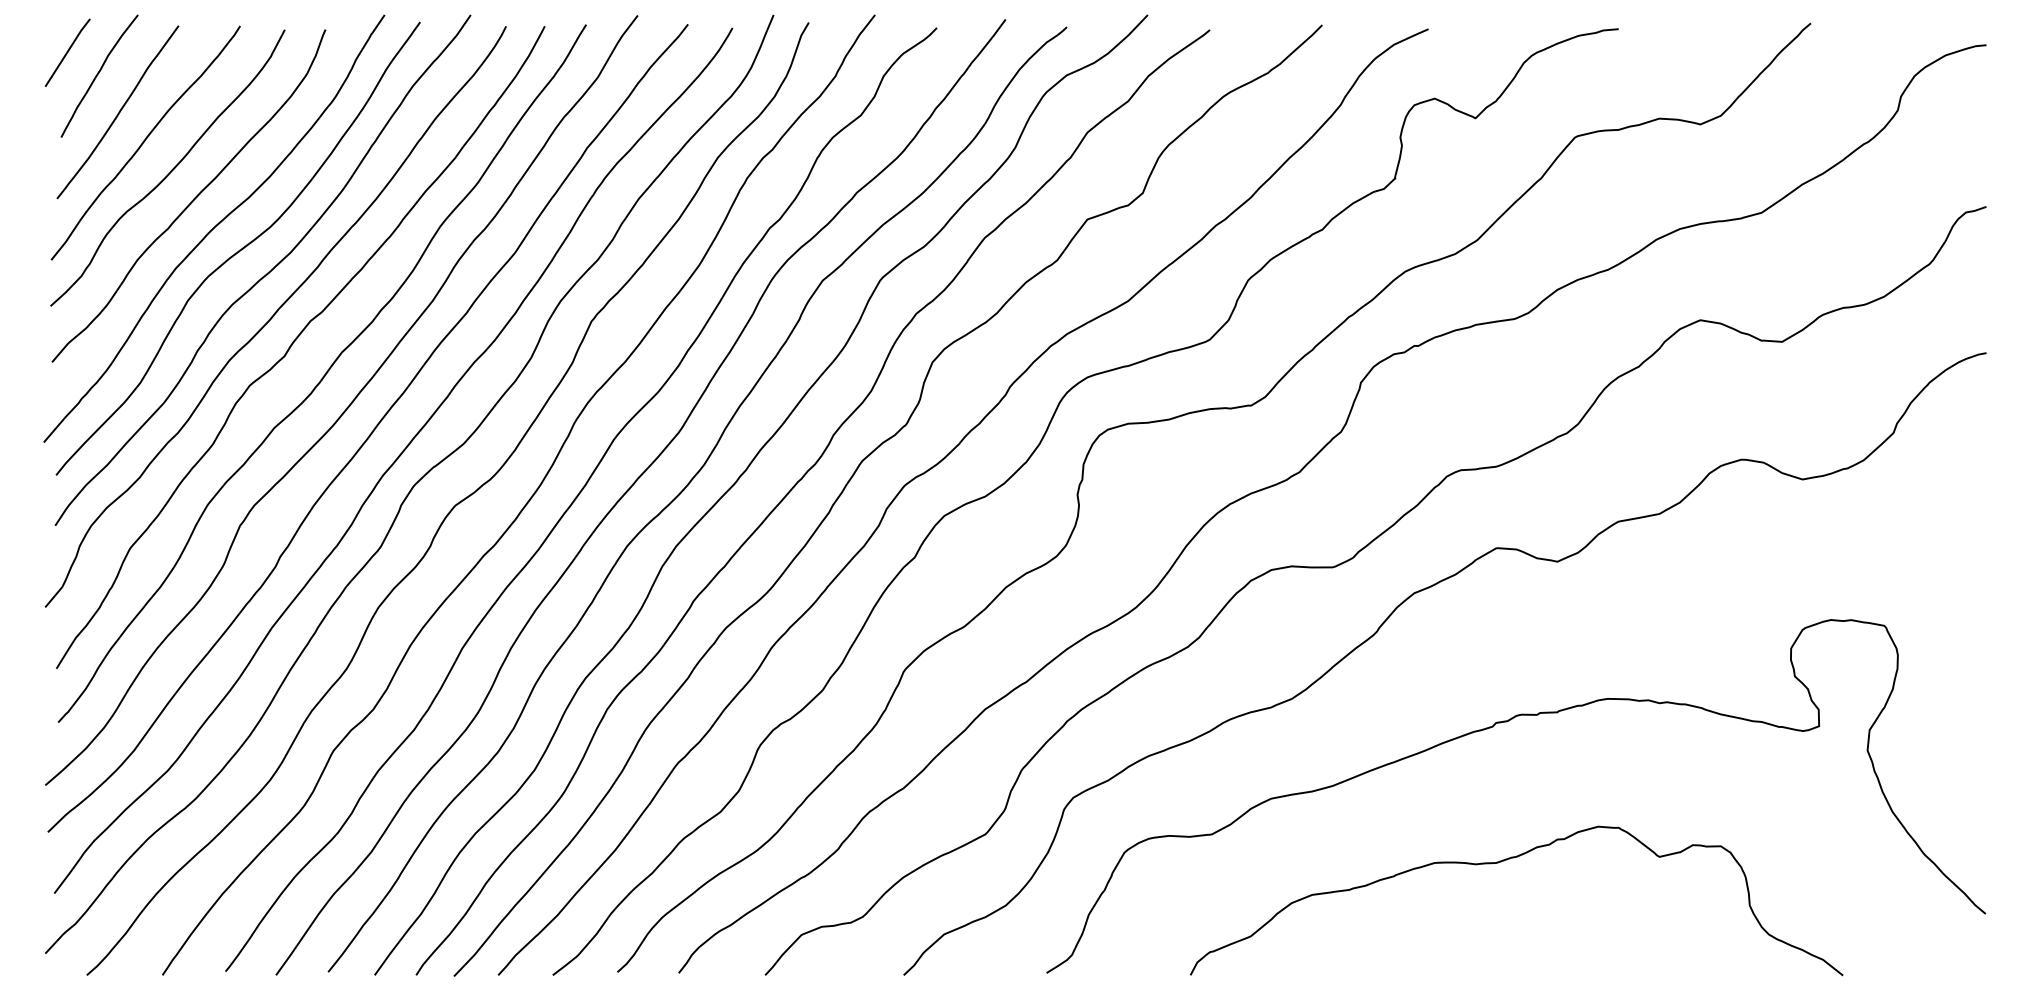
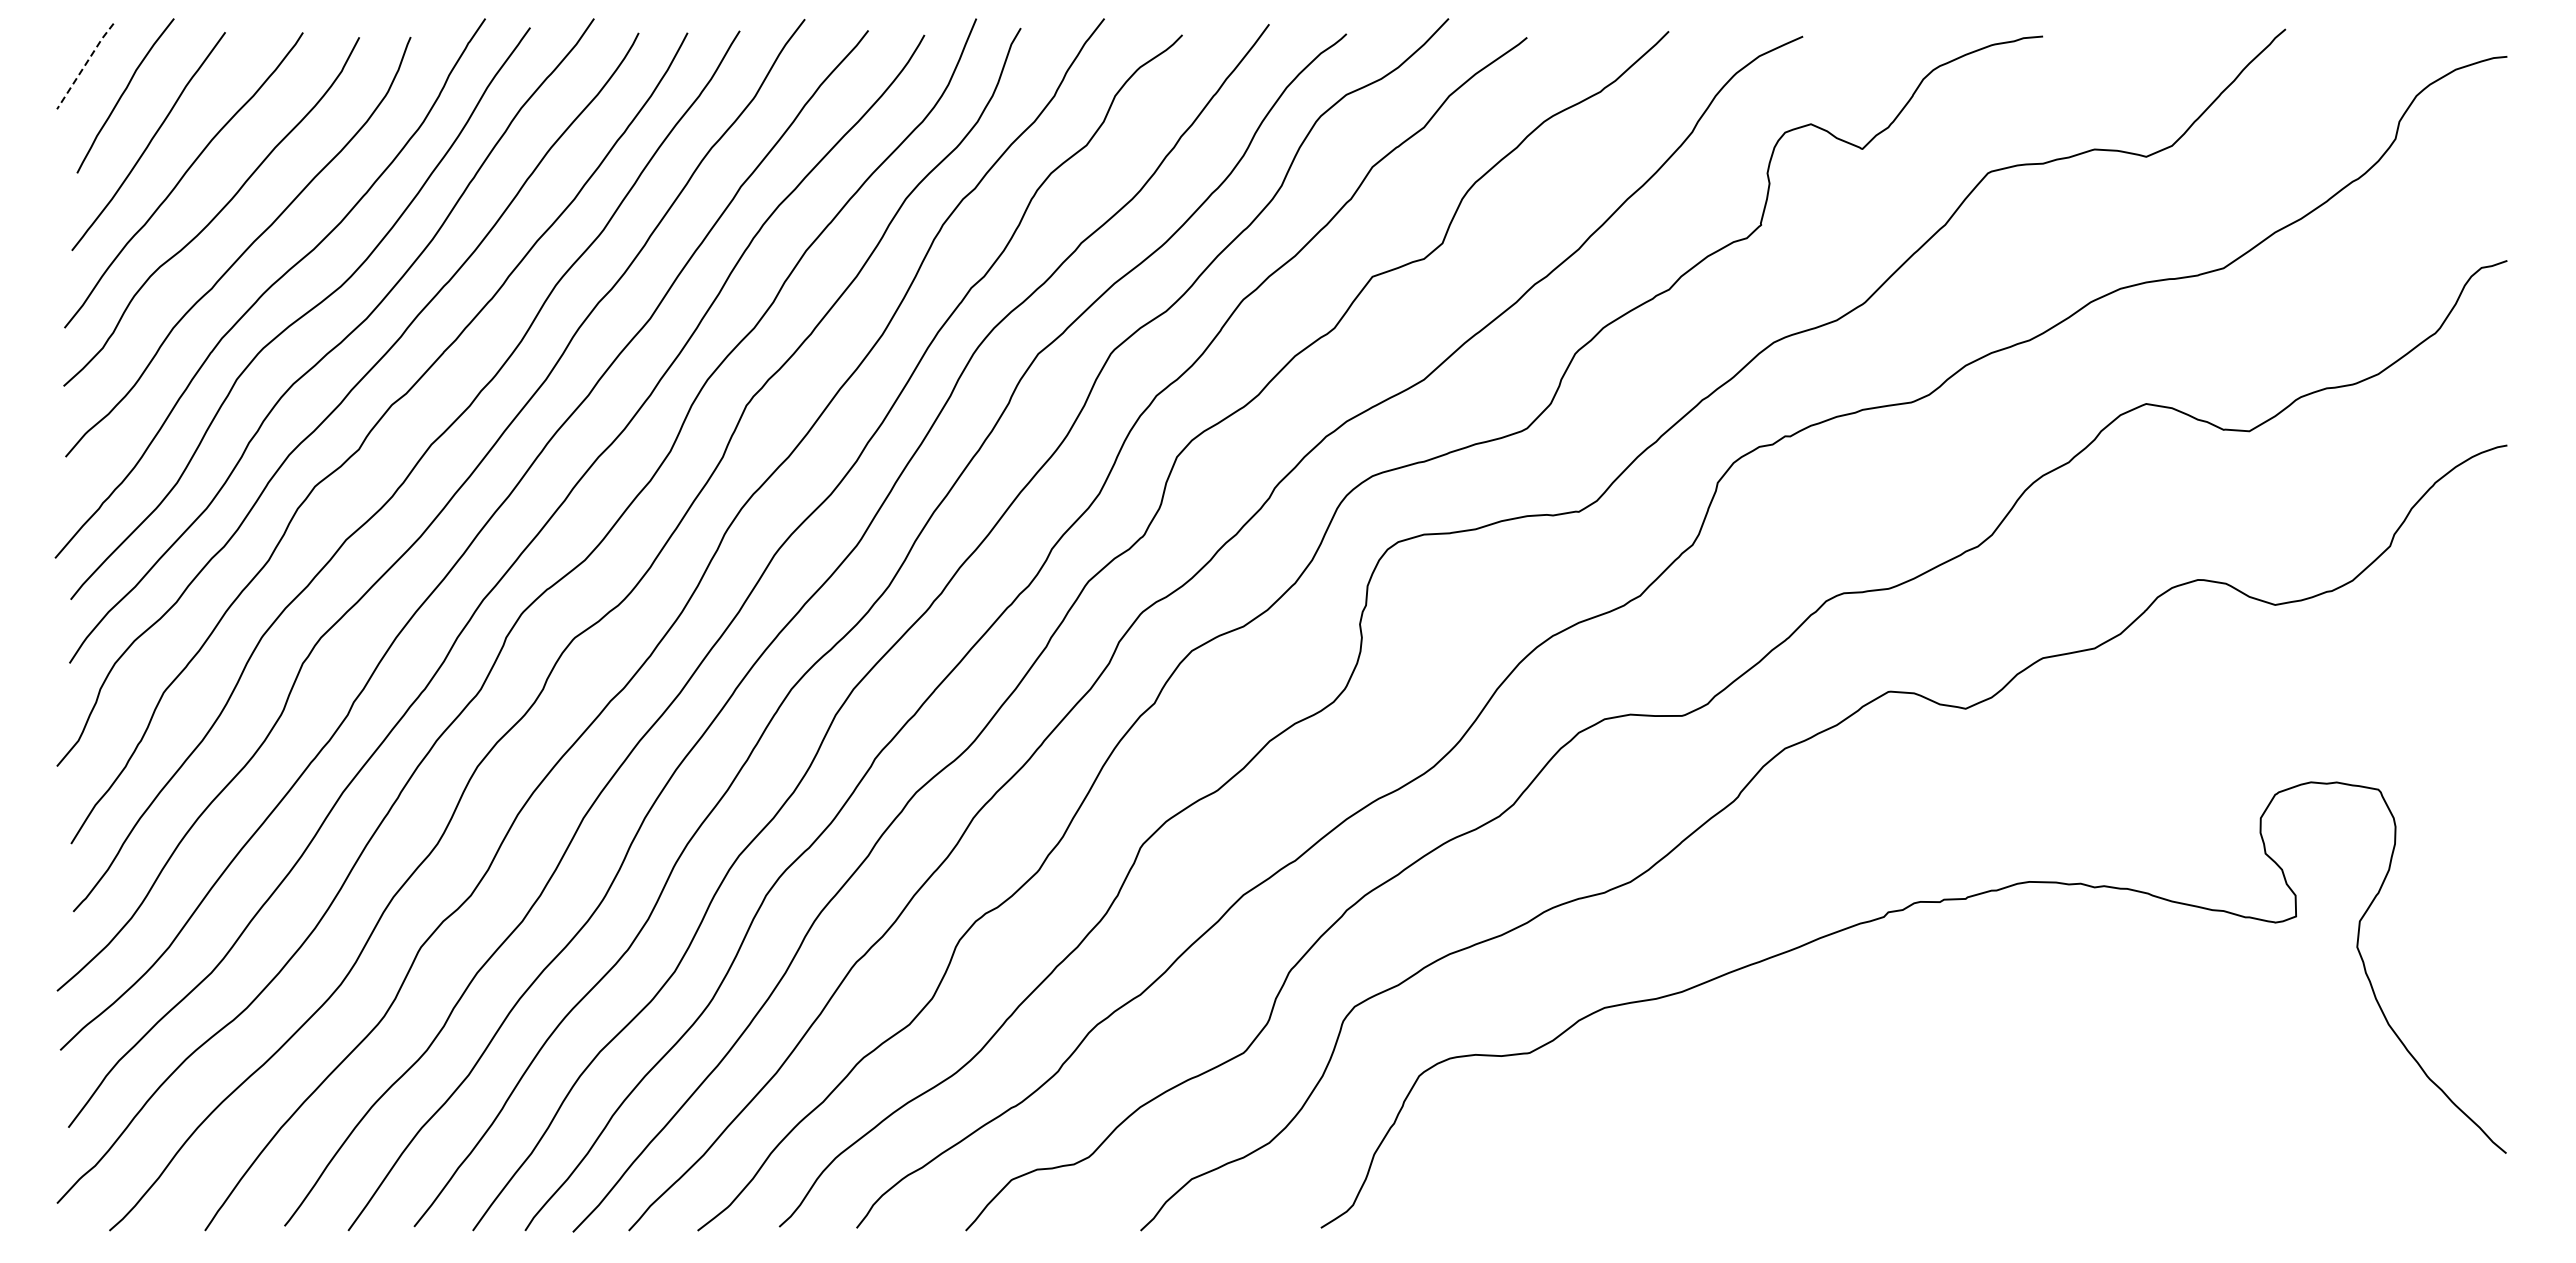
line: (67, 52) -> (84, 65), solid -> dashed
curve: (1504, 860) -> (1899, 1086), removed

